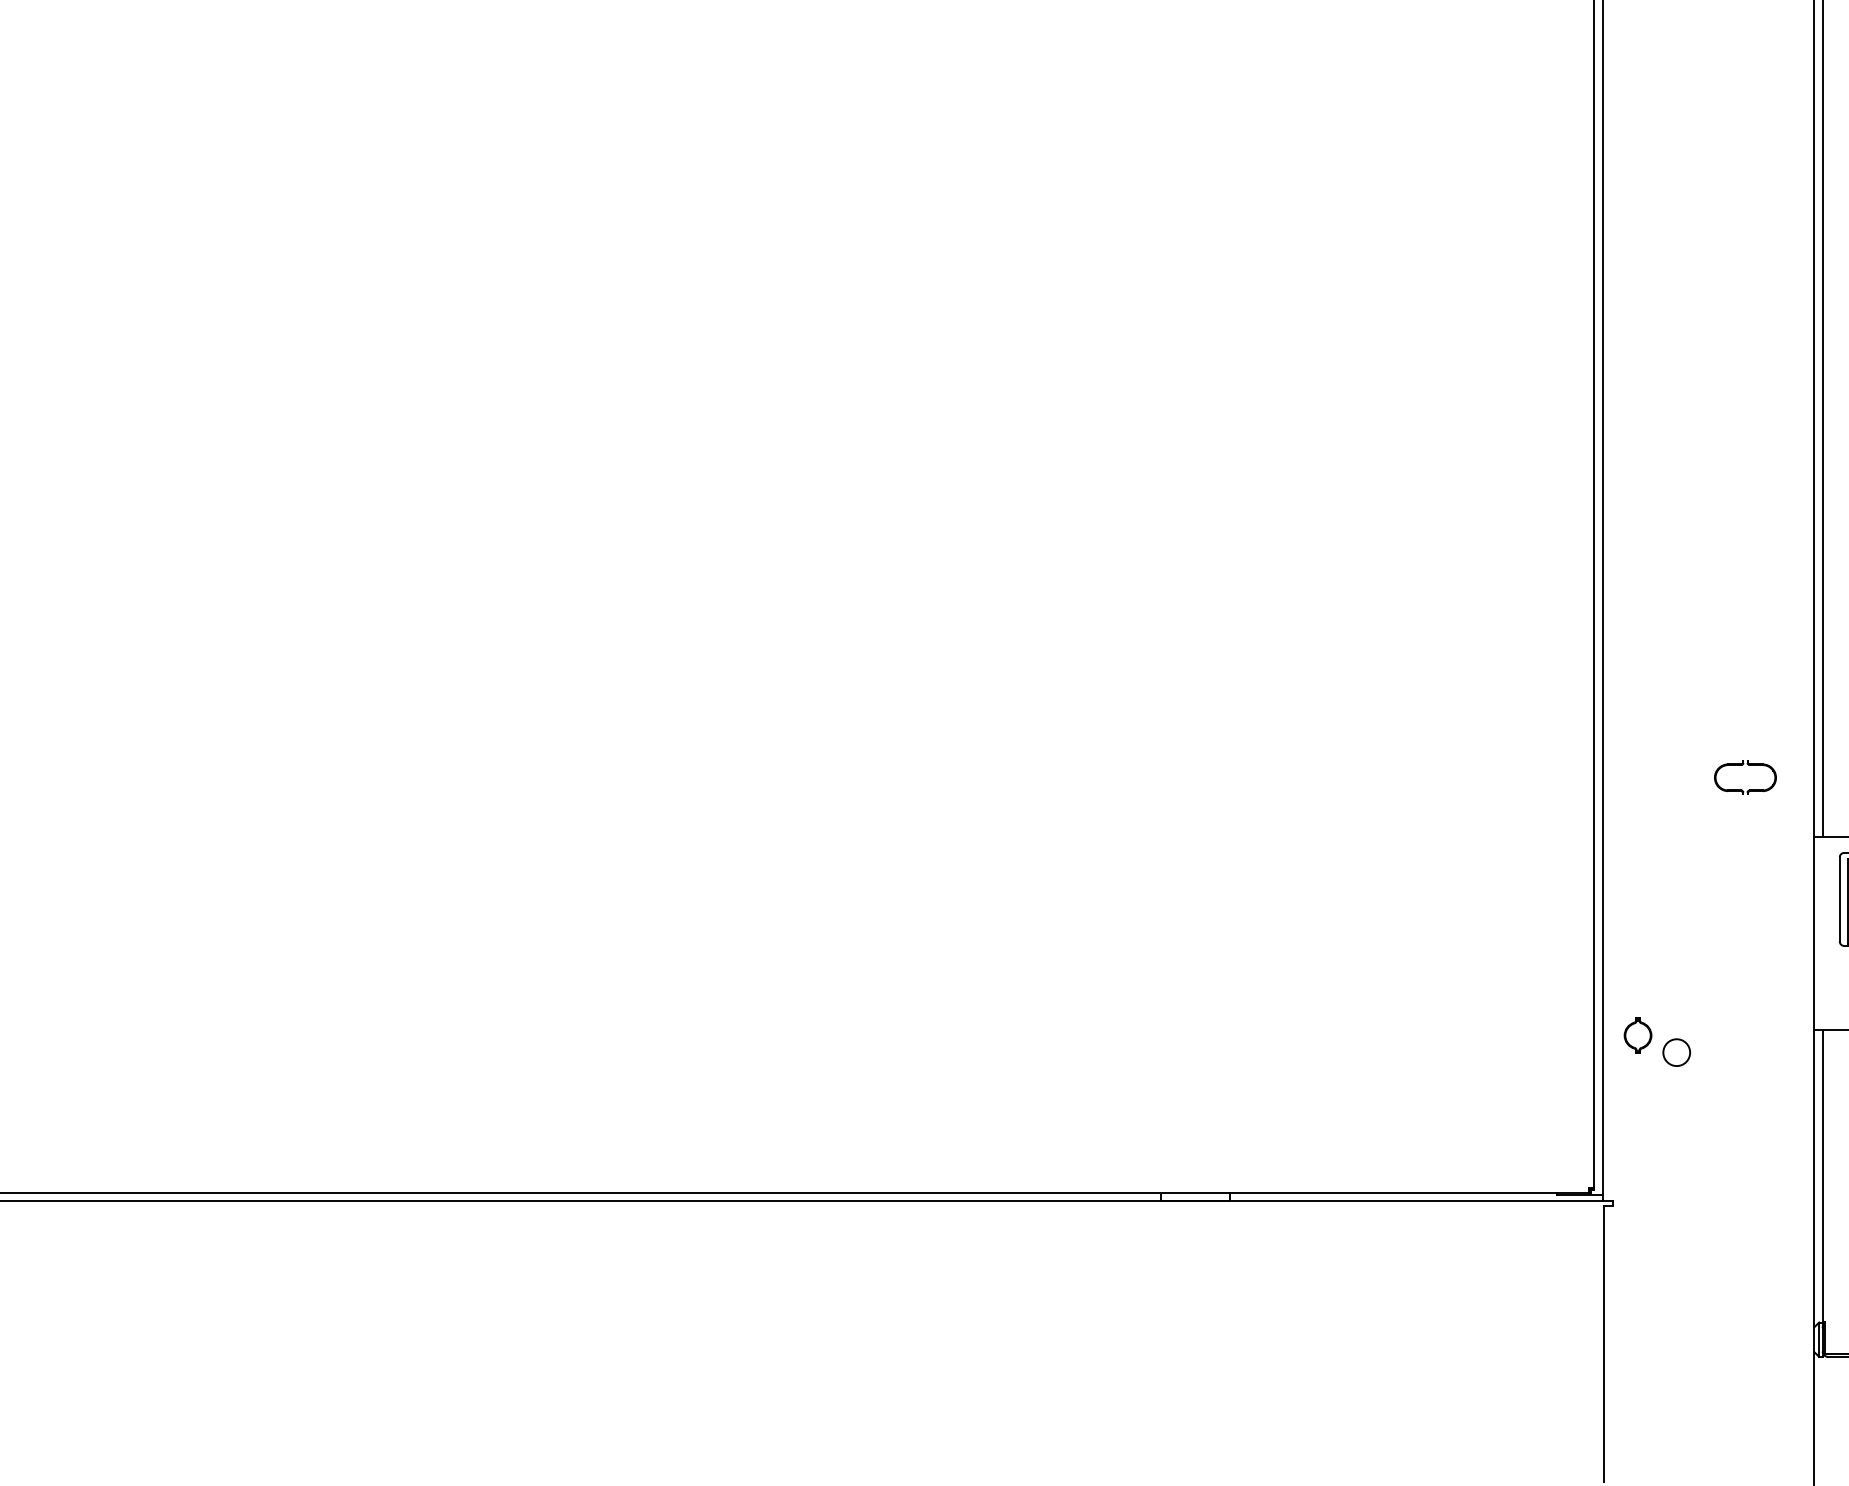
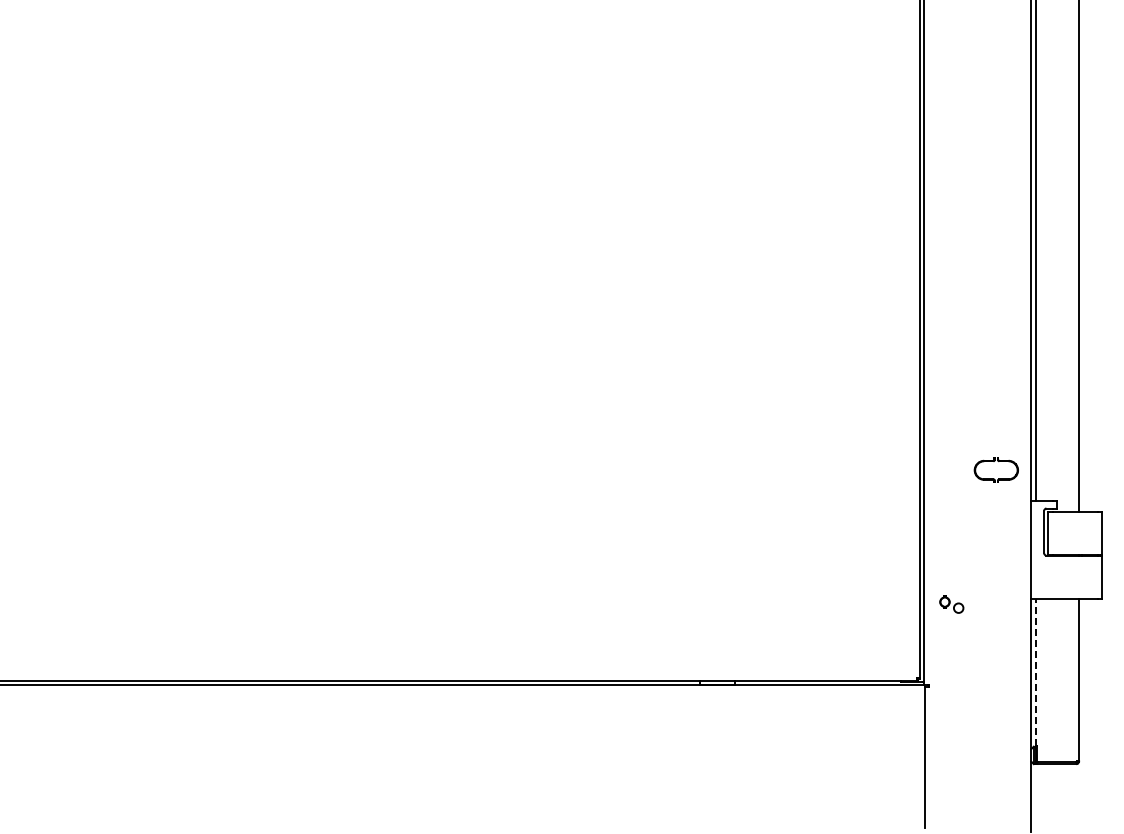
part: (1745, 778) -> (996, 470), size x1.4
part: (1656, 1042) -> (951, 604), size x0.7
line: (1822, 1176) -> (1035, 672), solid -> dashed

